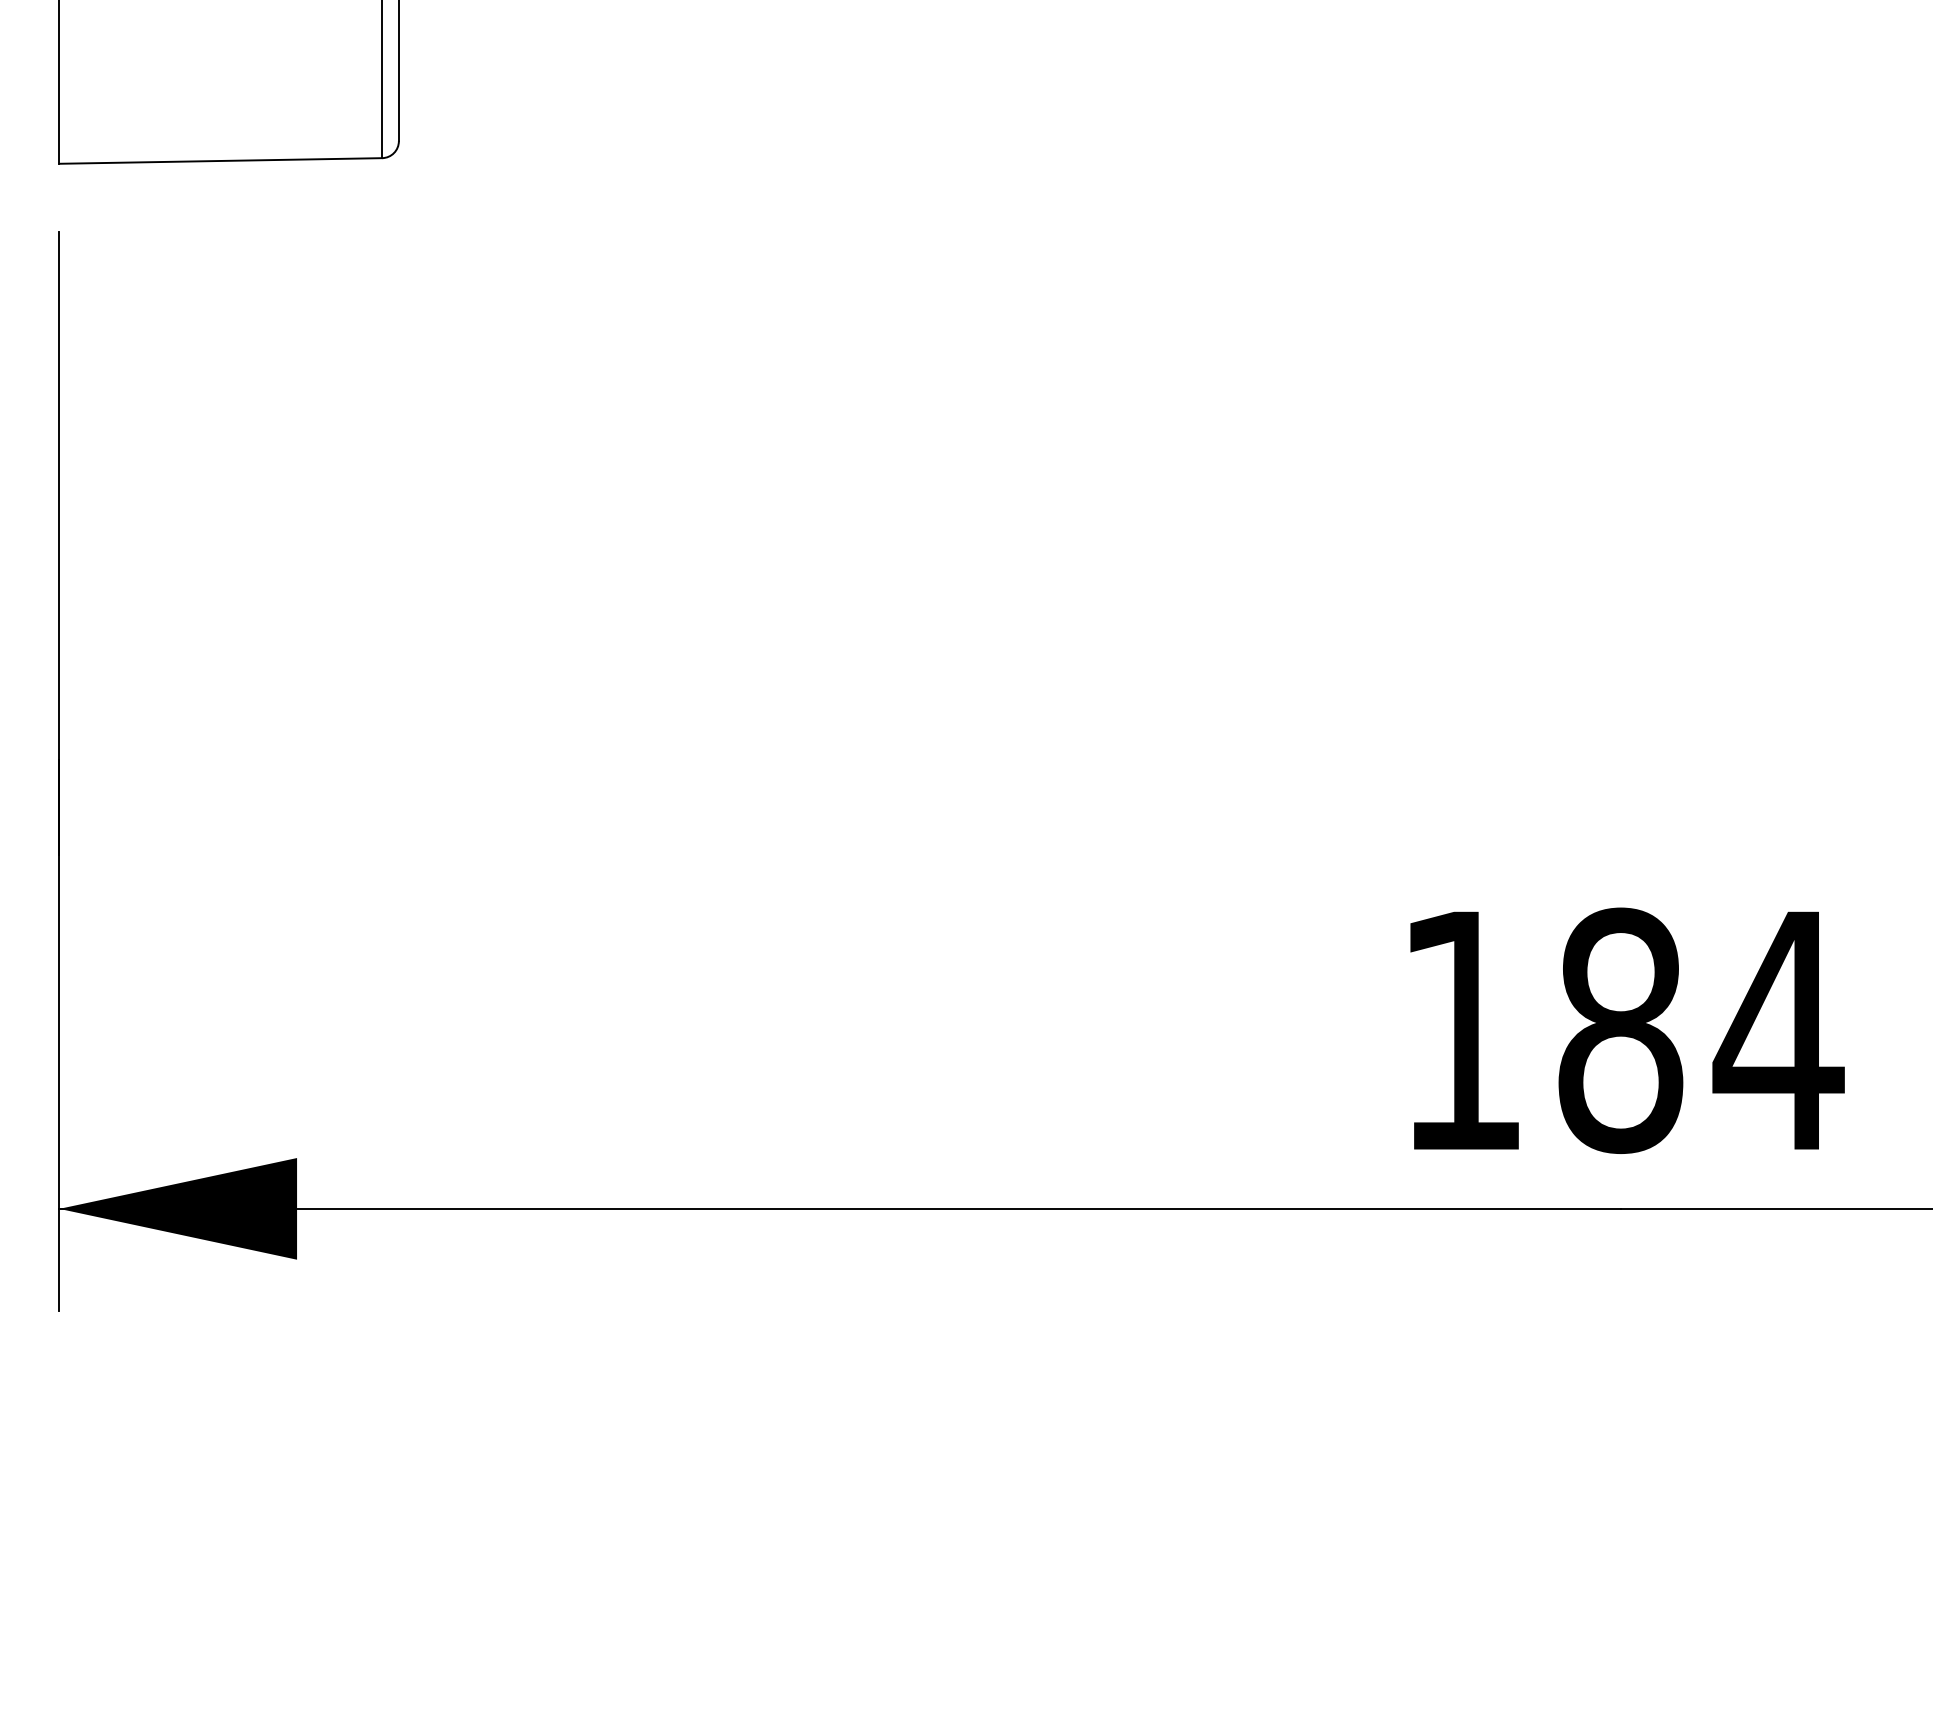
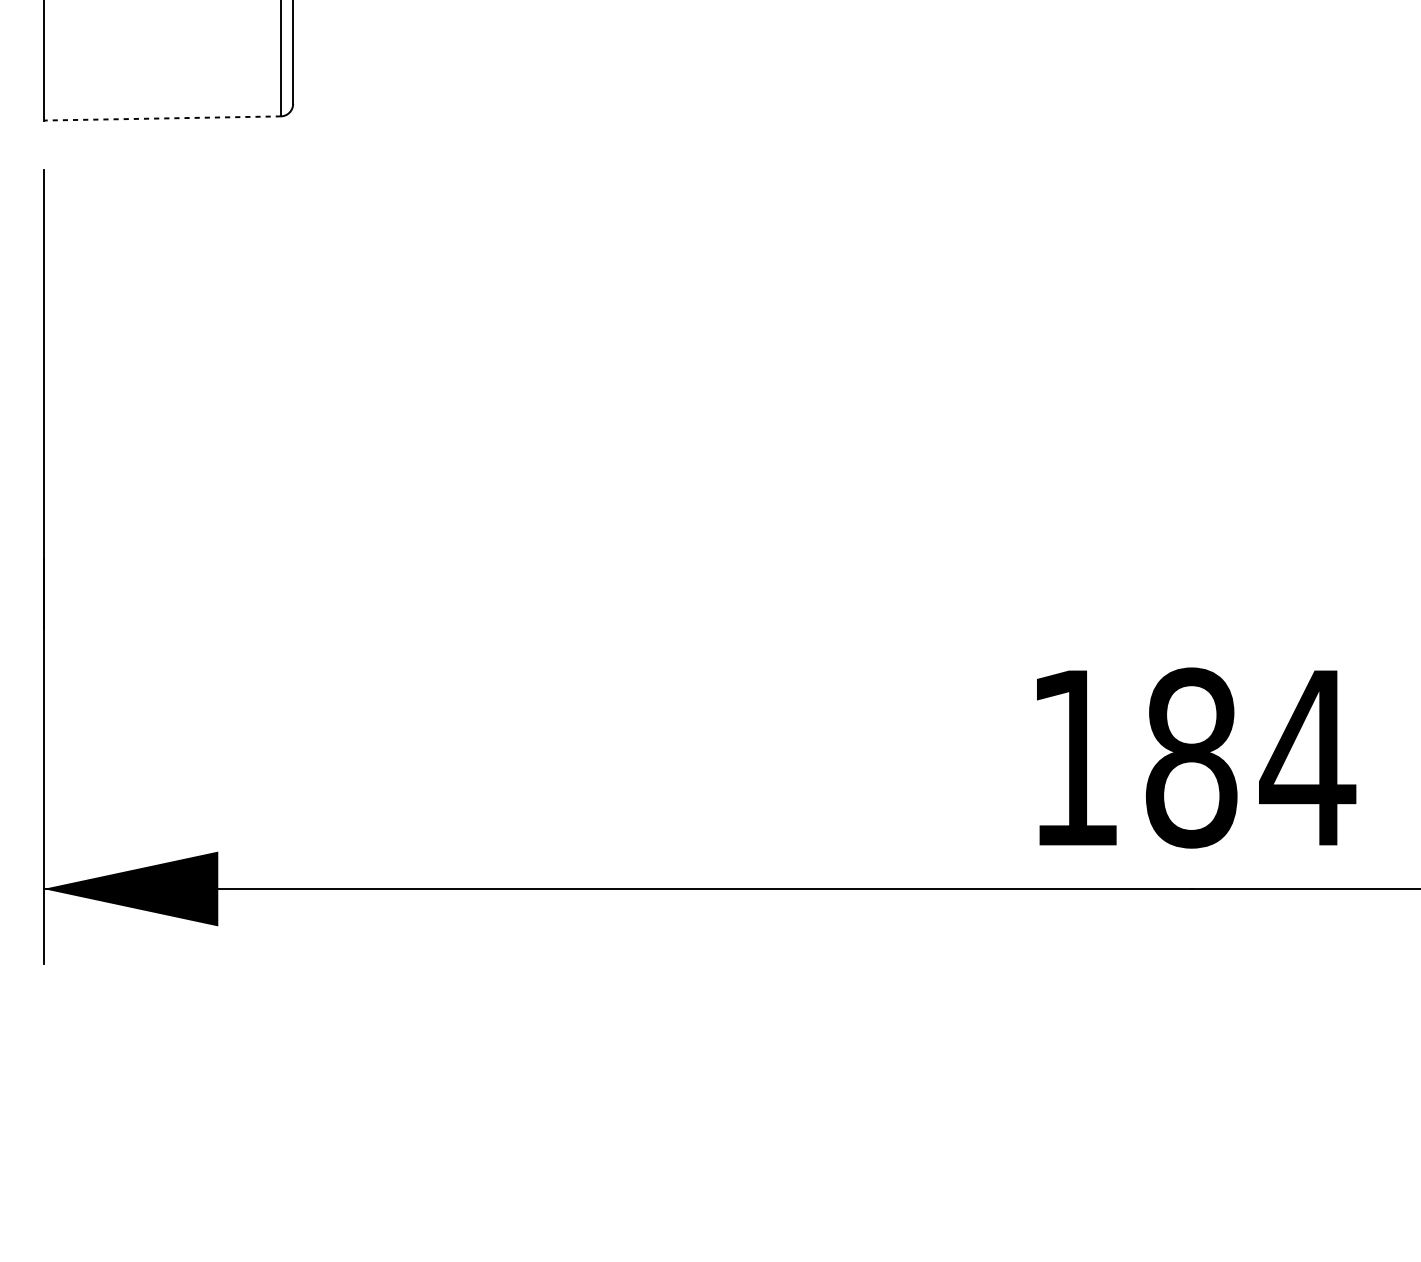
line: (220, 160) -> (161, 118), solid -> dashed

